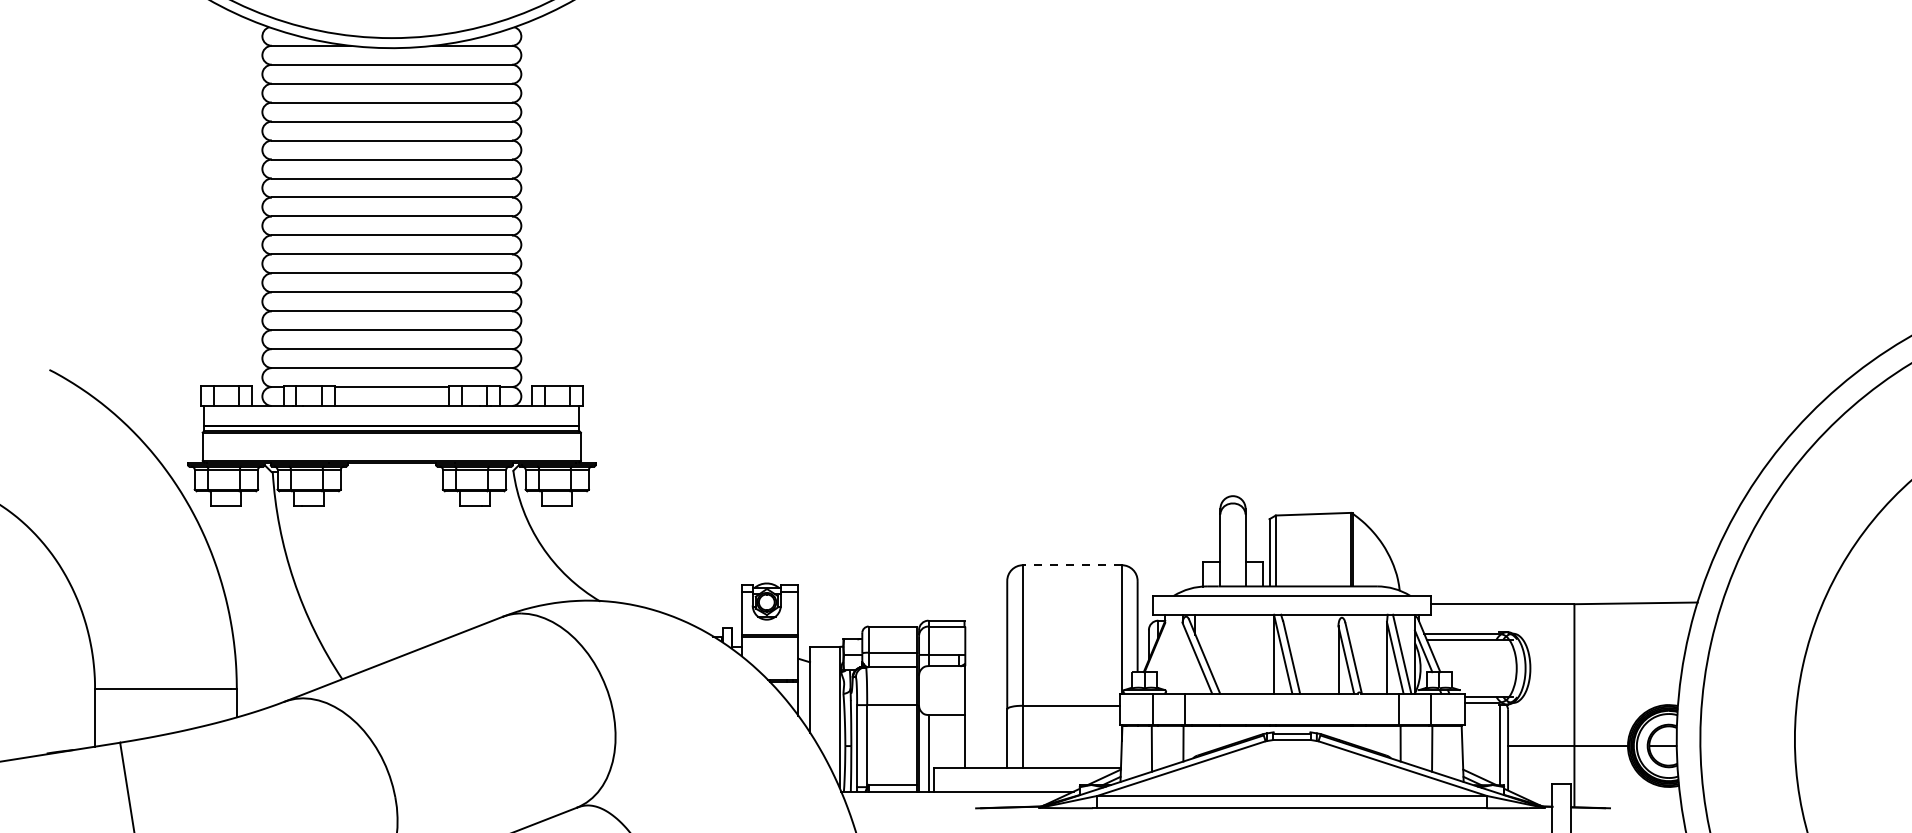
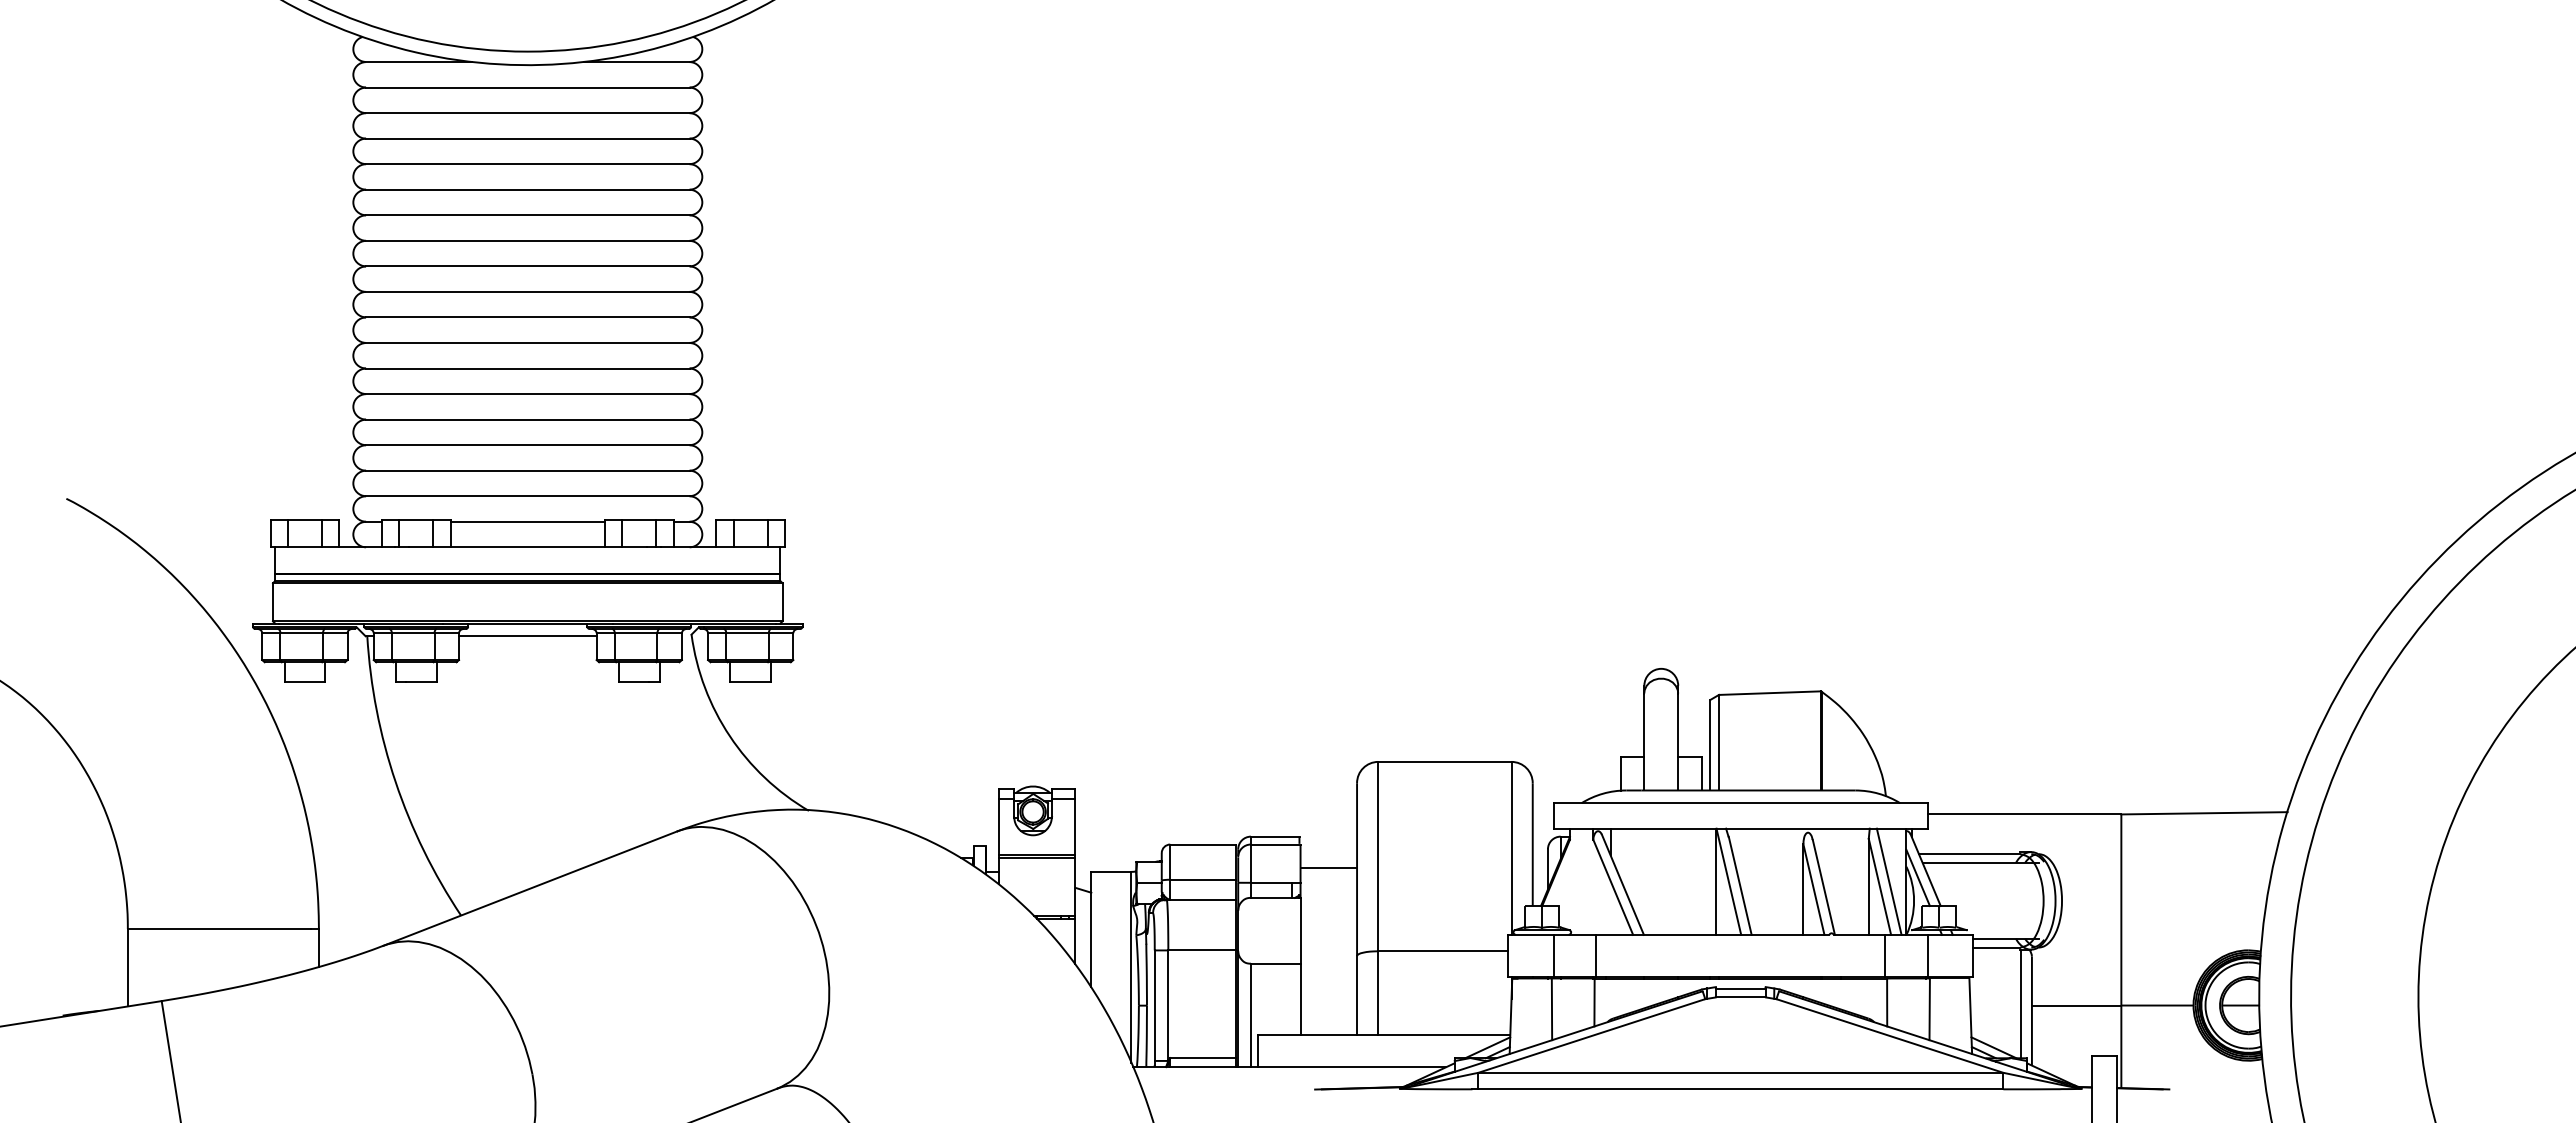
line: (391, 472) -> (527, 636), added
line: (1072, 564) -> (1444, 761), dashed -> solid
line: (986, 643) -> (1328, 867), added

